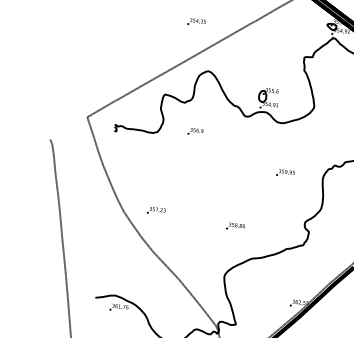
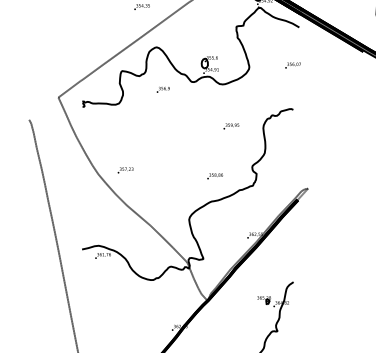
text: (194, 131) -> (162, 89), moved
text: (234, 226) -> (214, 176), moved

